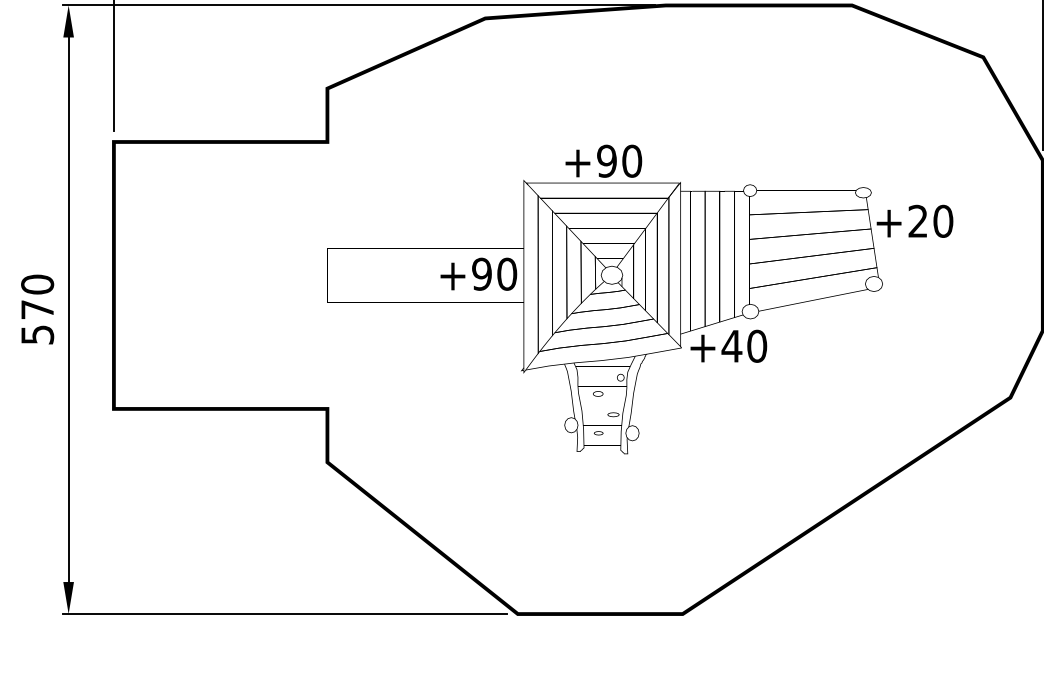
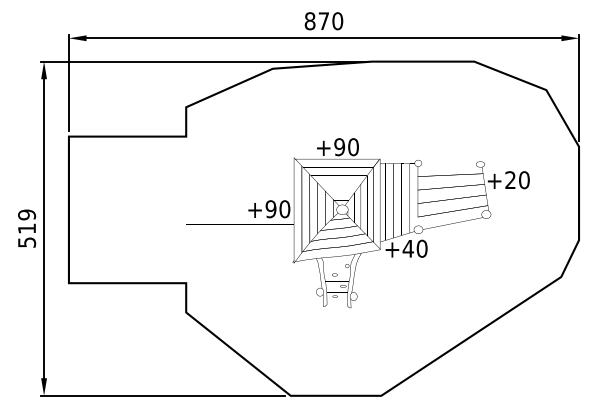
text: (38, 296) -> (27, 221), 570 -> 519

